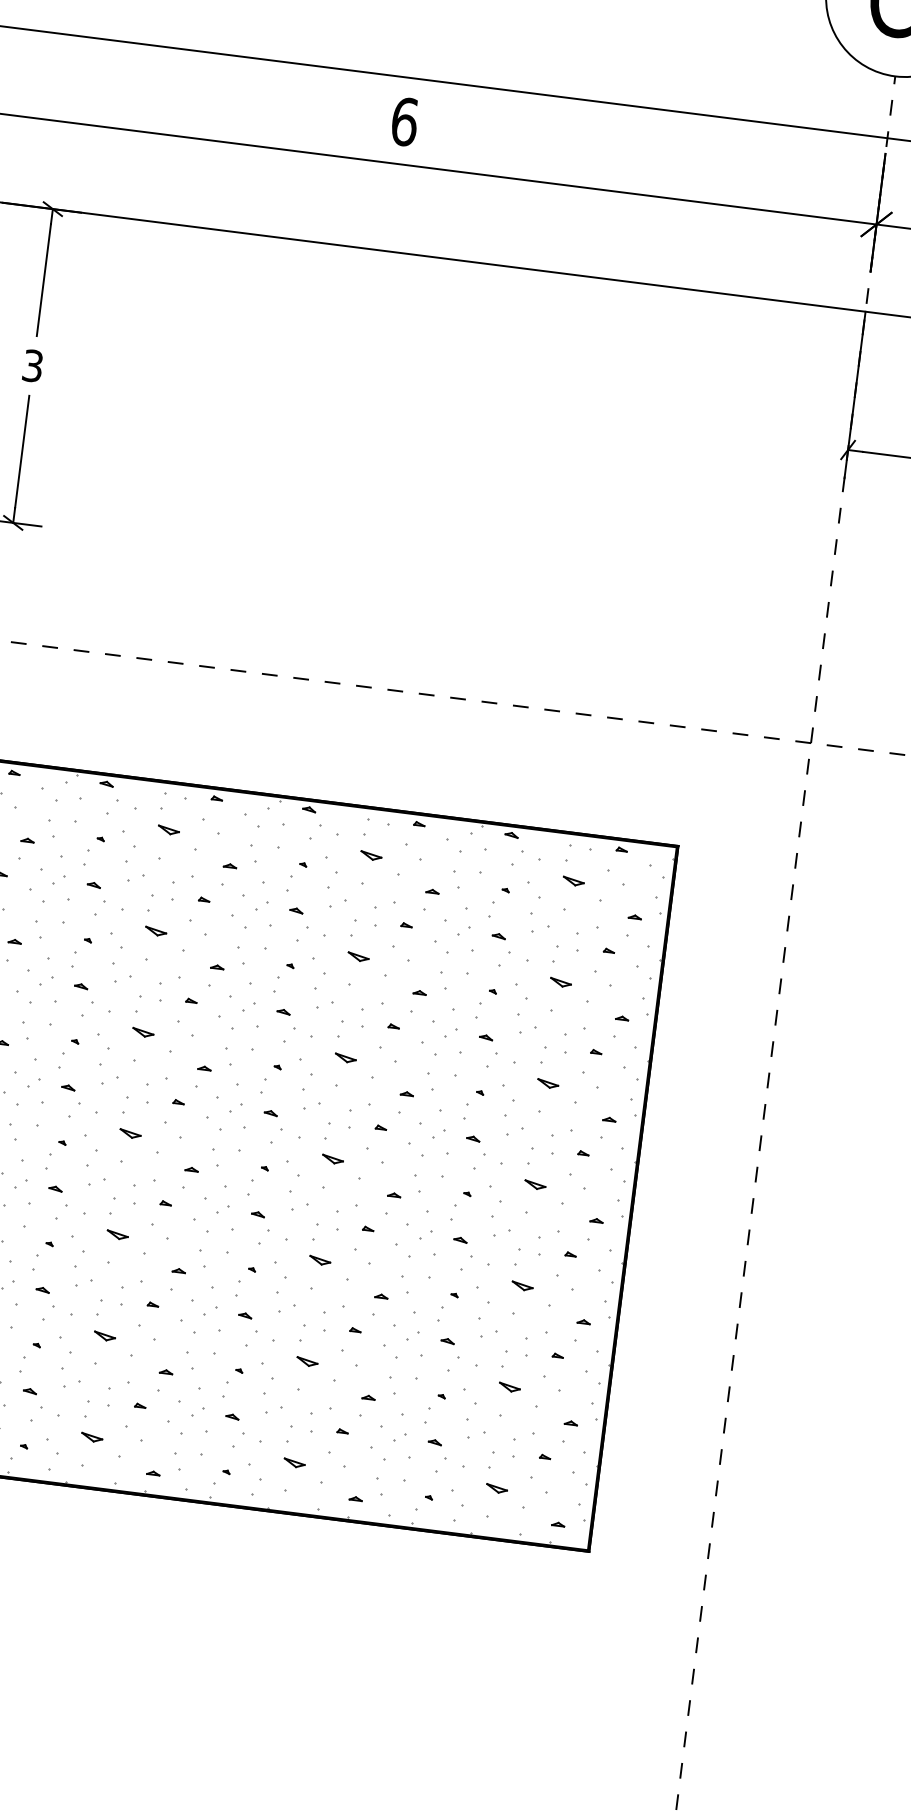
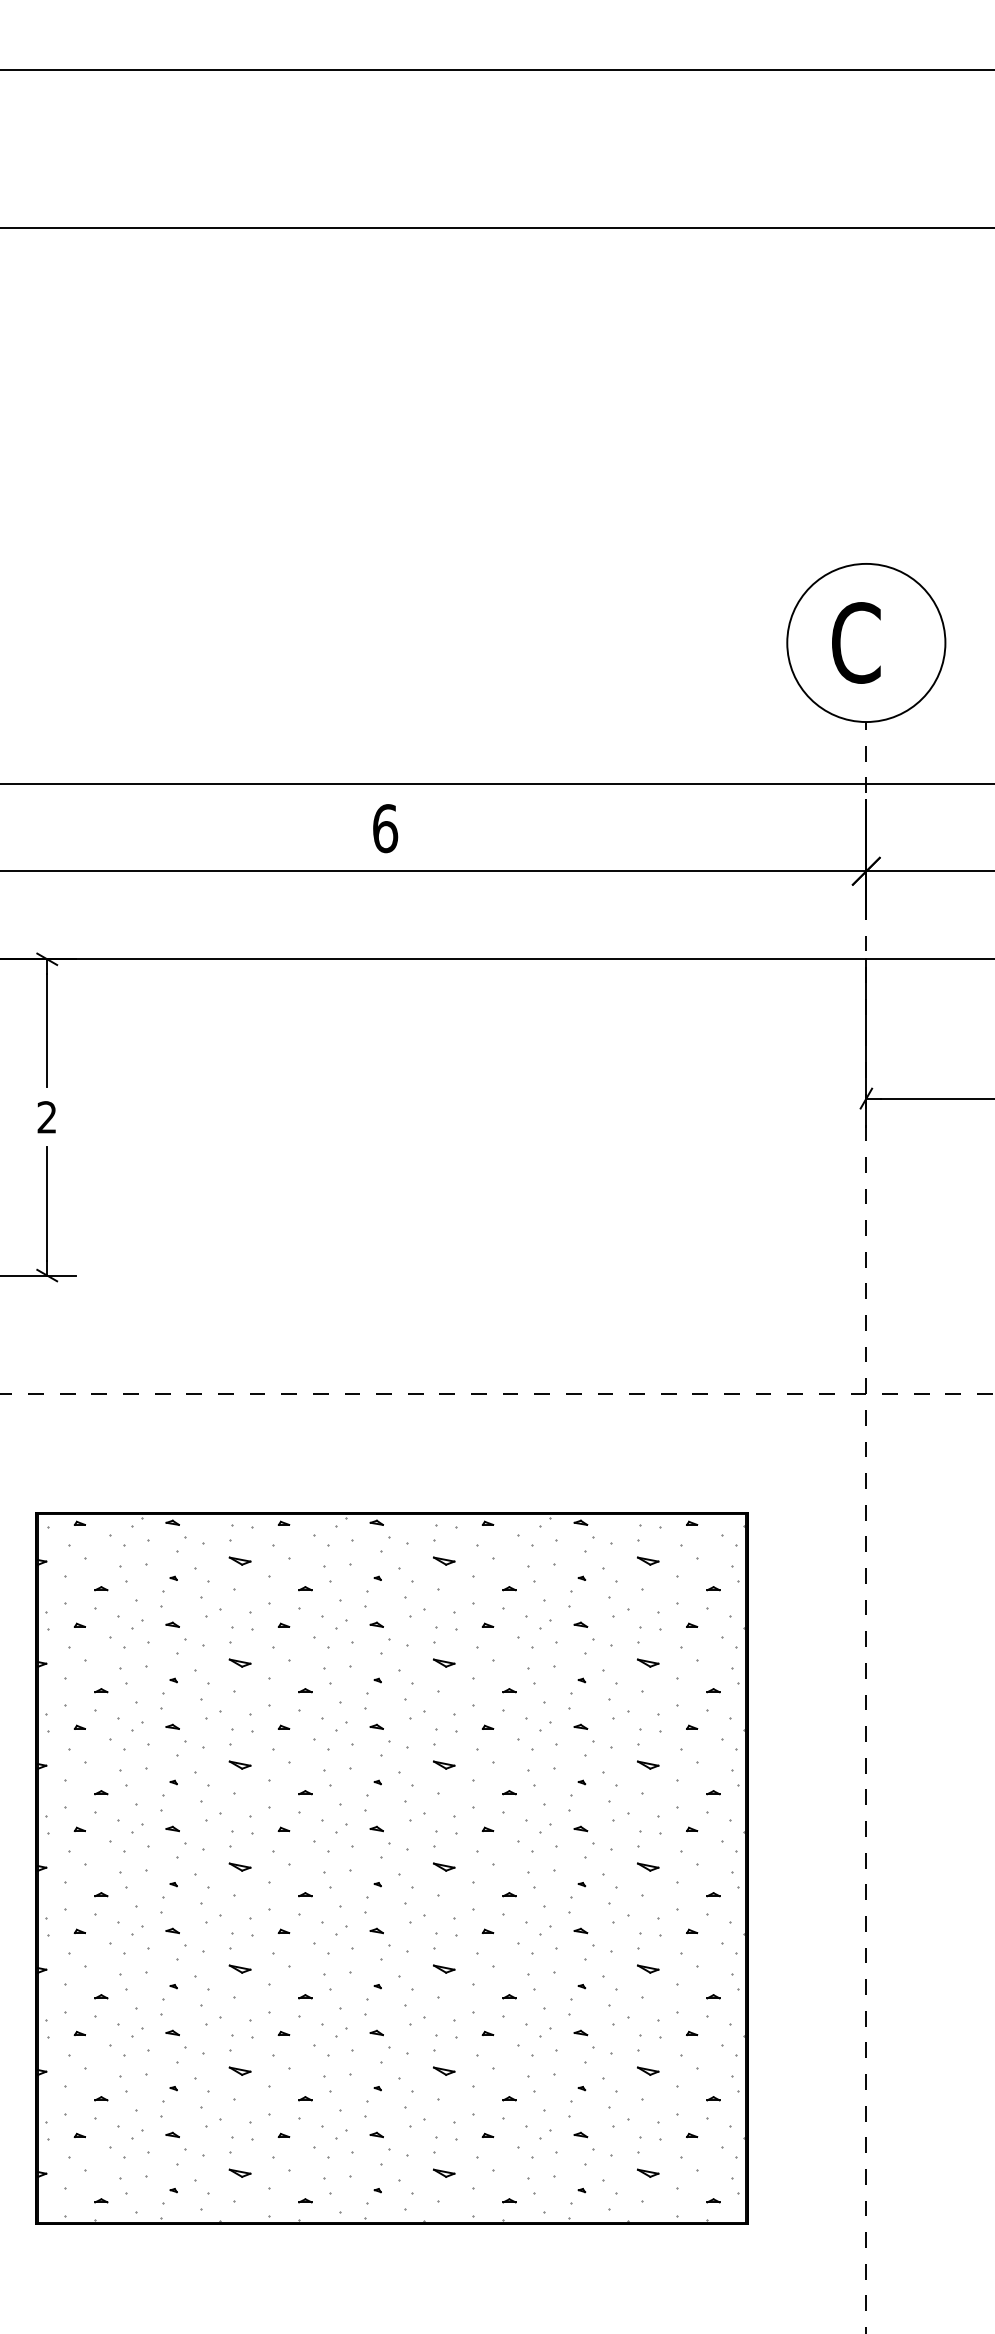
text: (32, 365) -> (46, 1117), 3 -> 2

